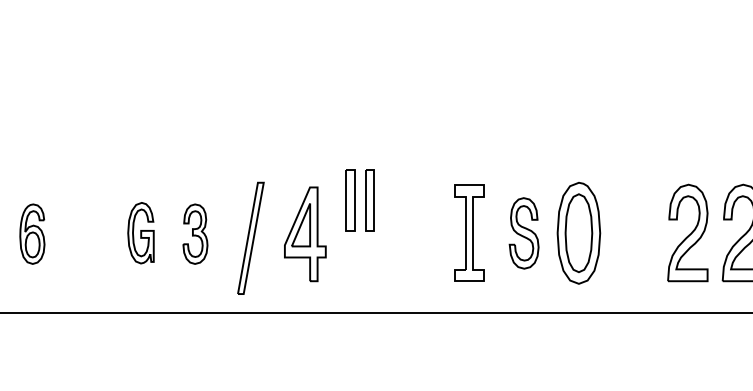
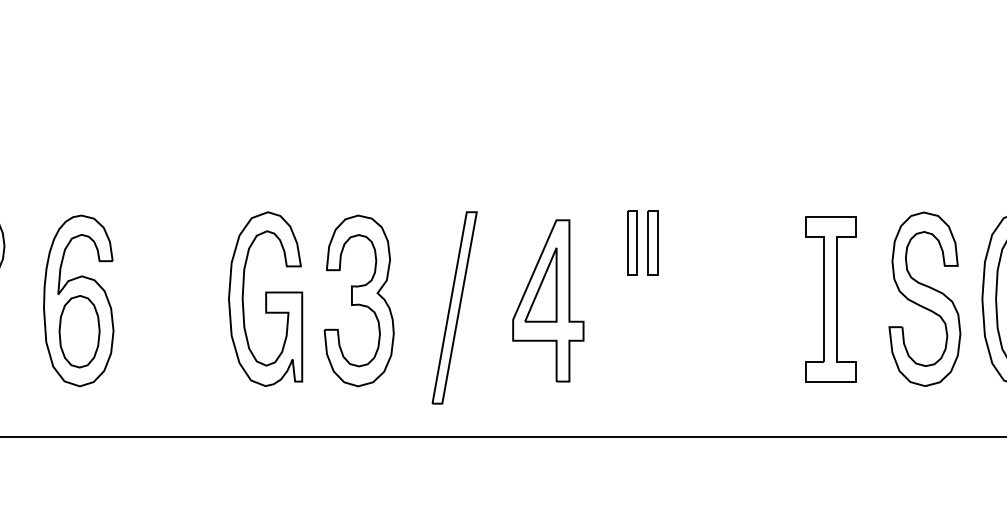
part: (359, 200) -> (641, 242), size x0.62
part: (140, 232) -> (264, 297), size x1.67
part: (32, 233) -> (78, 299), size x1.67
part: (195, 233) -> (359, 299), size x1.67
part: (523, 233) -> (923, 299), size x1.43

